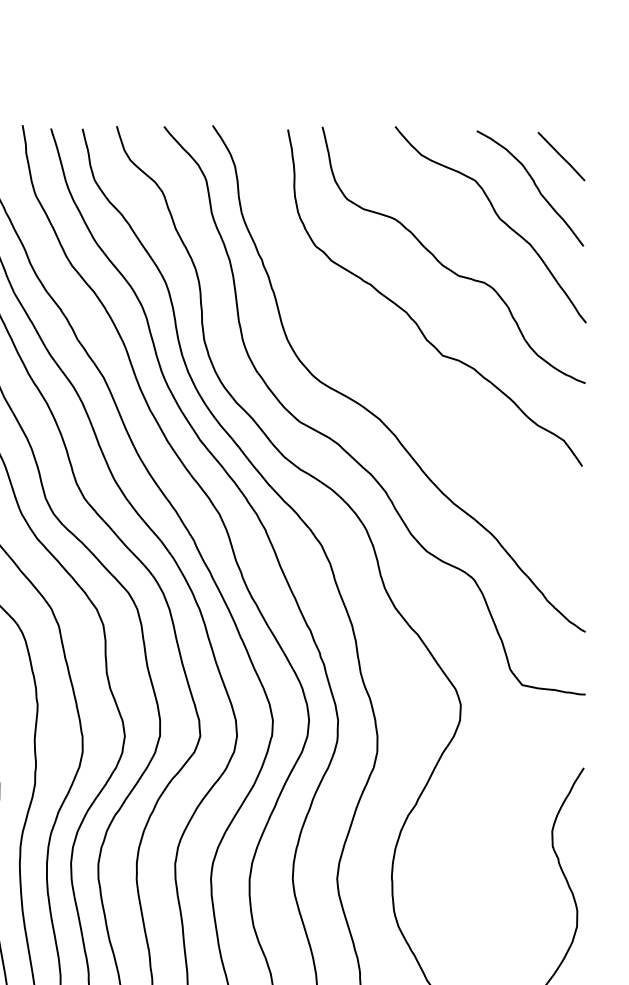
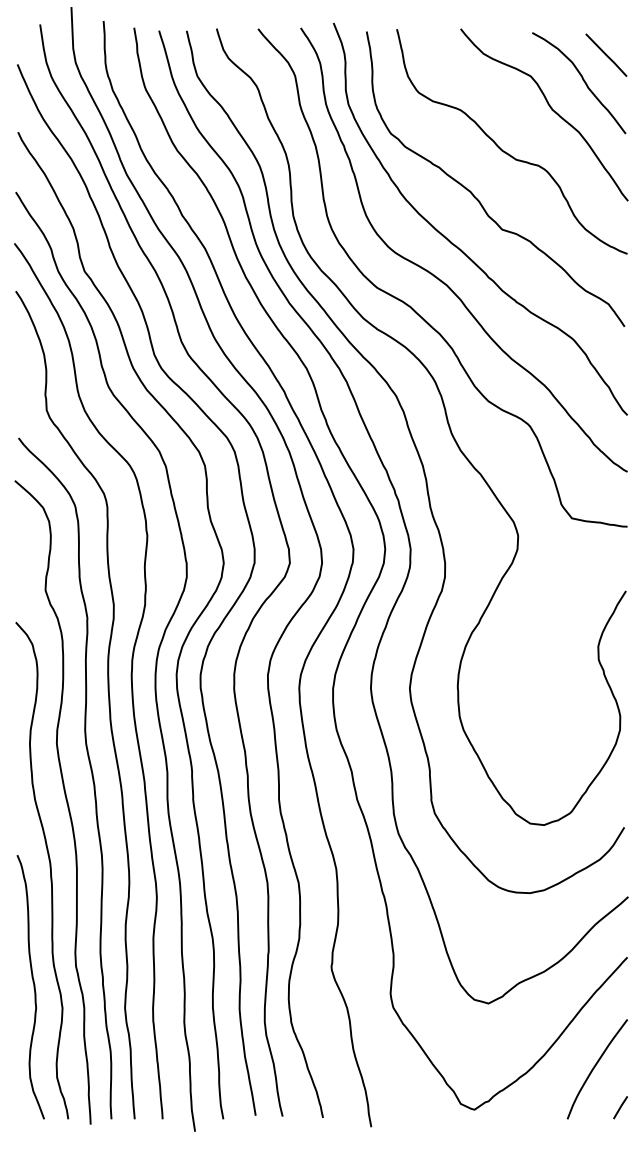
curve: (394, 377) -> (460, 248), added

